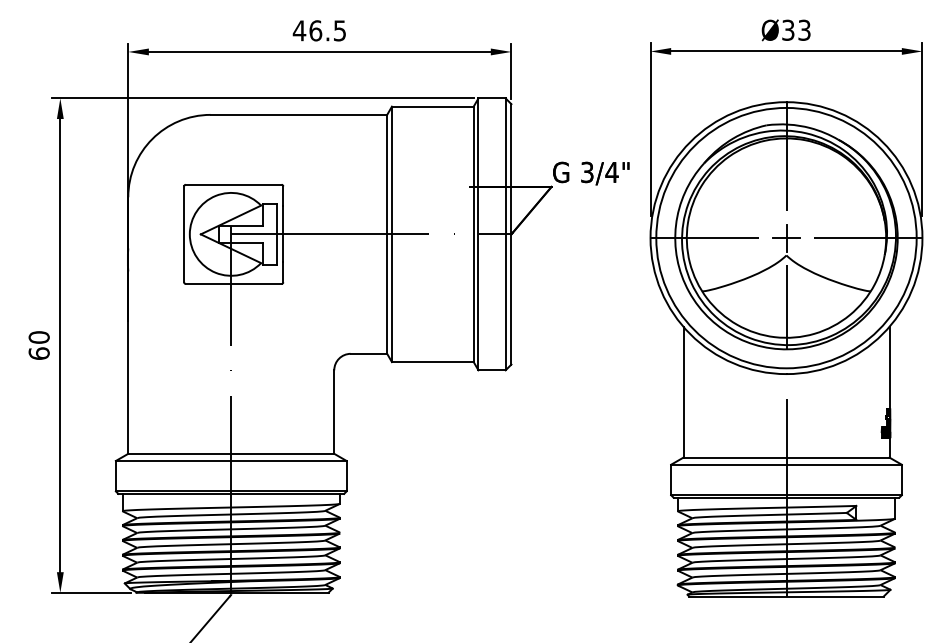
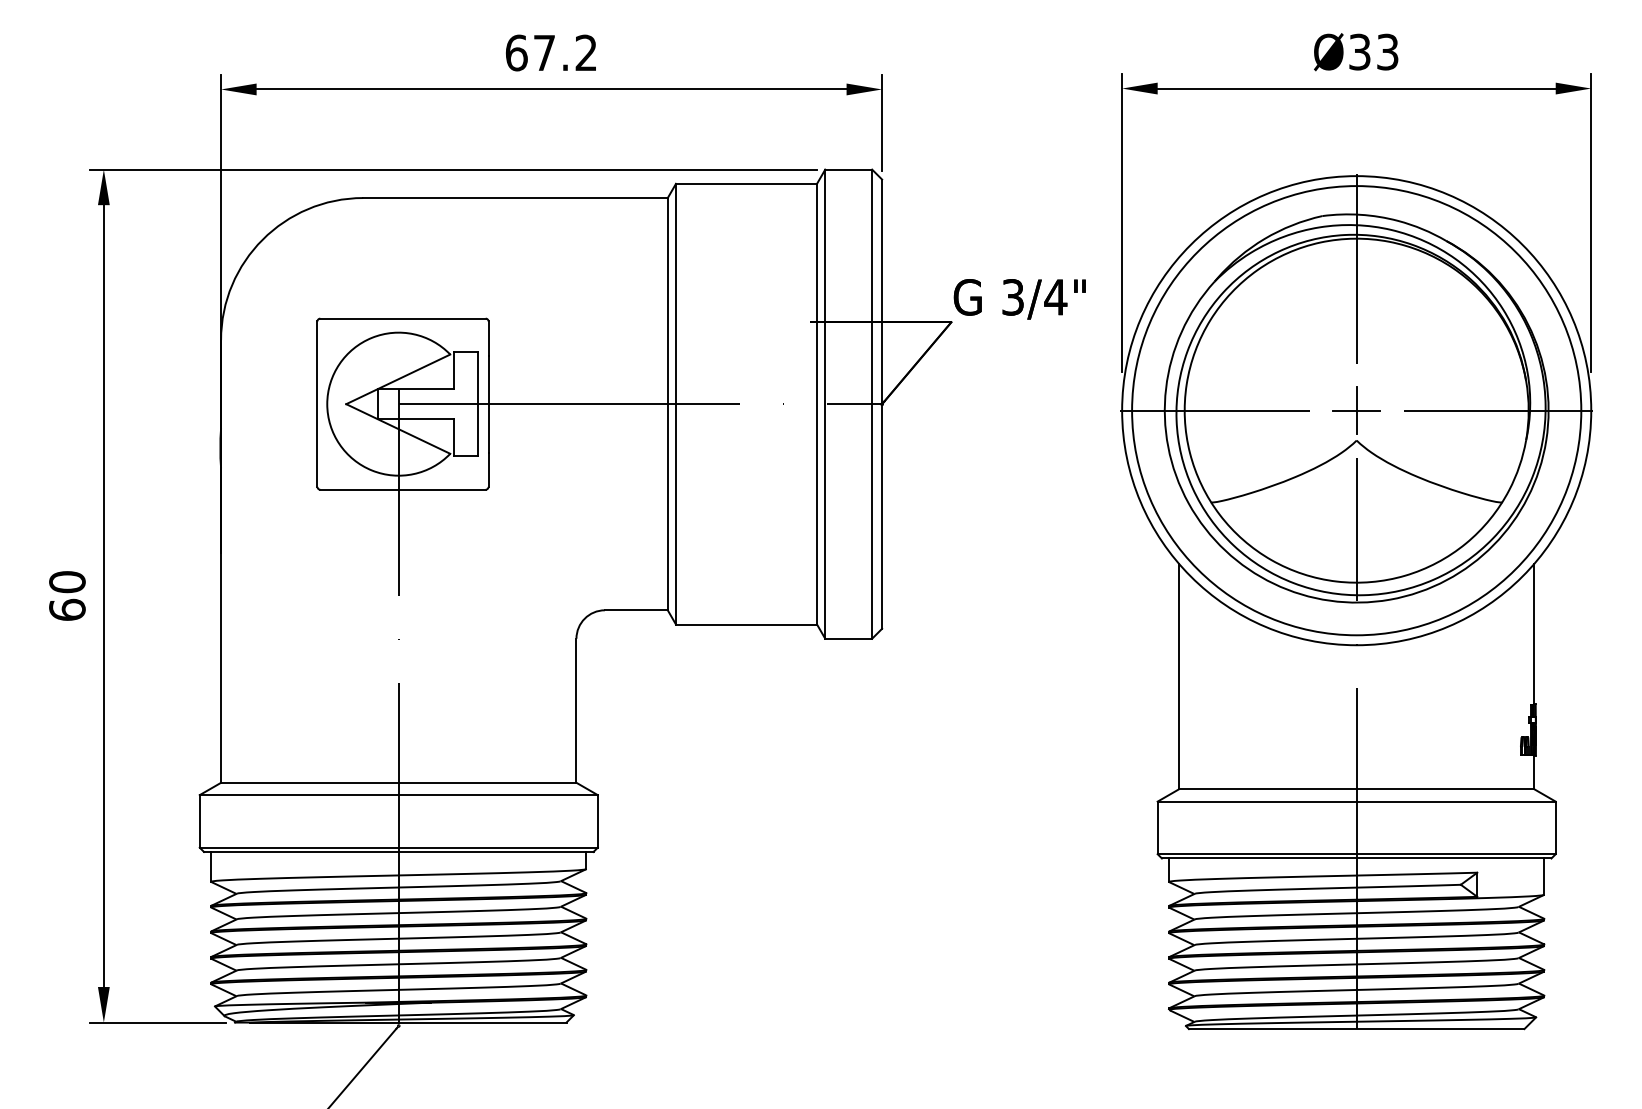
text: (318, 30) -> (549, 52), 46.5 -> 67.2

